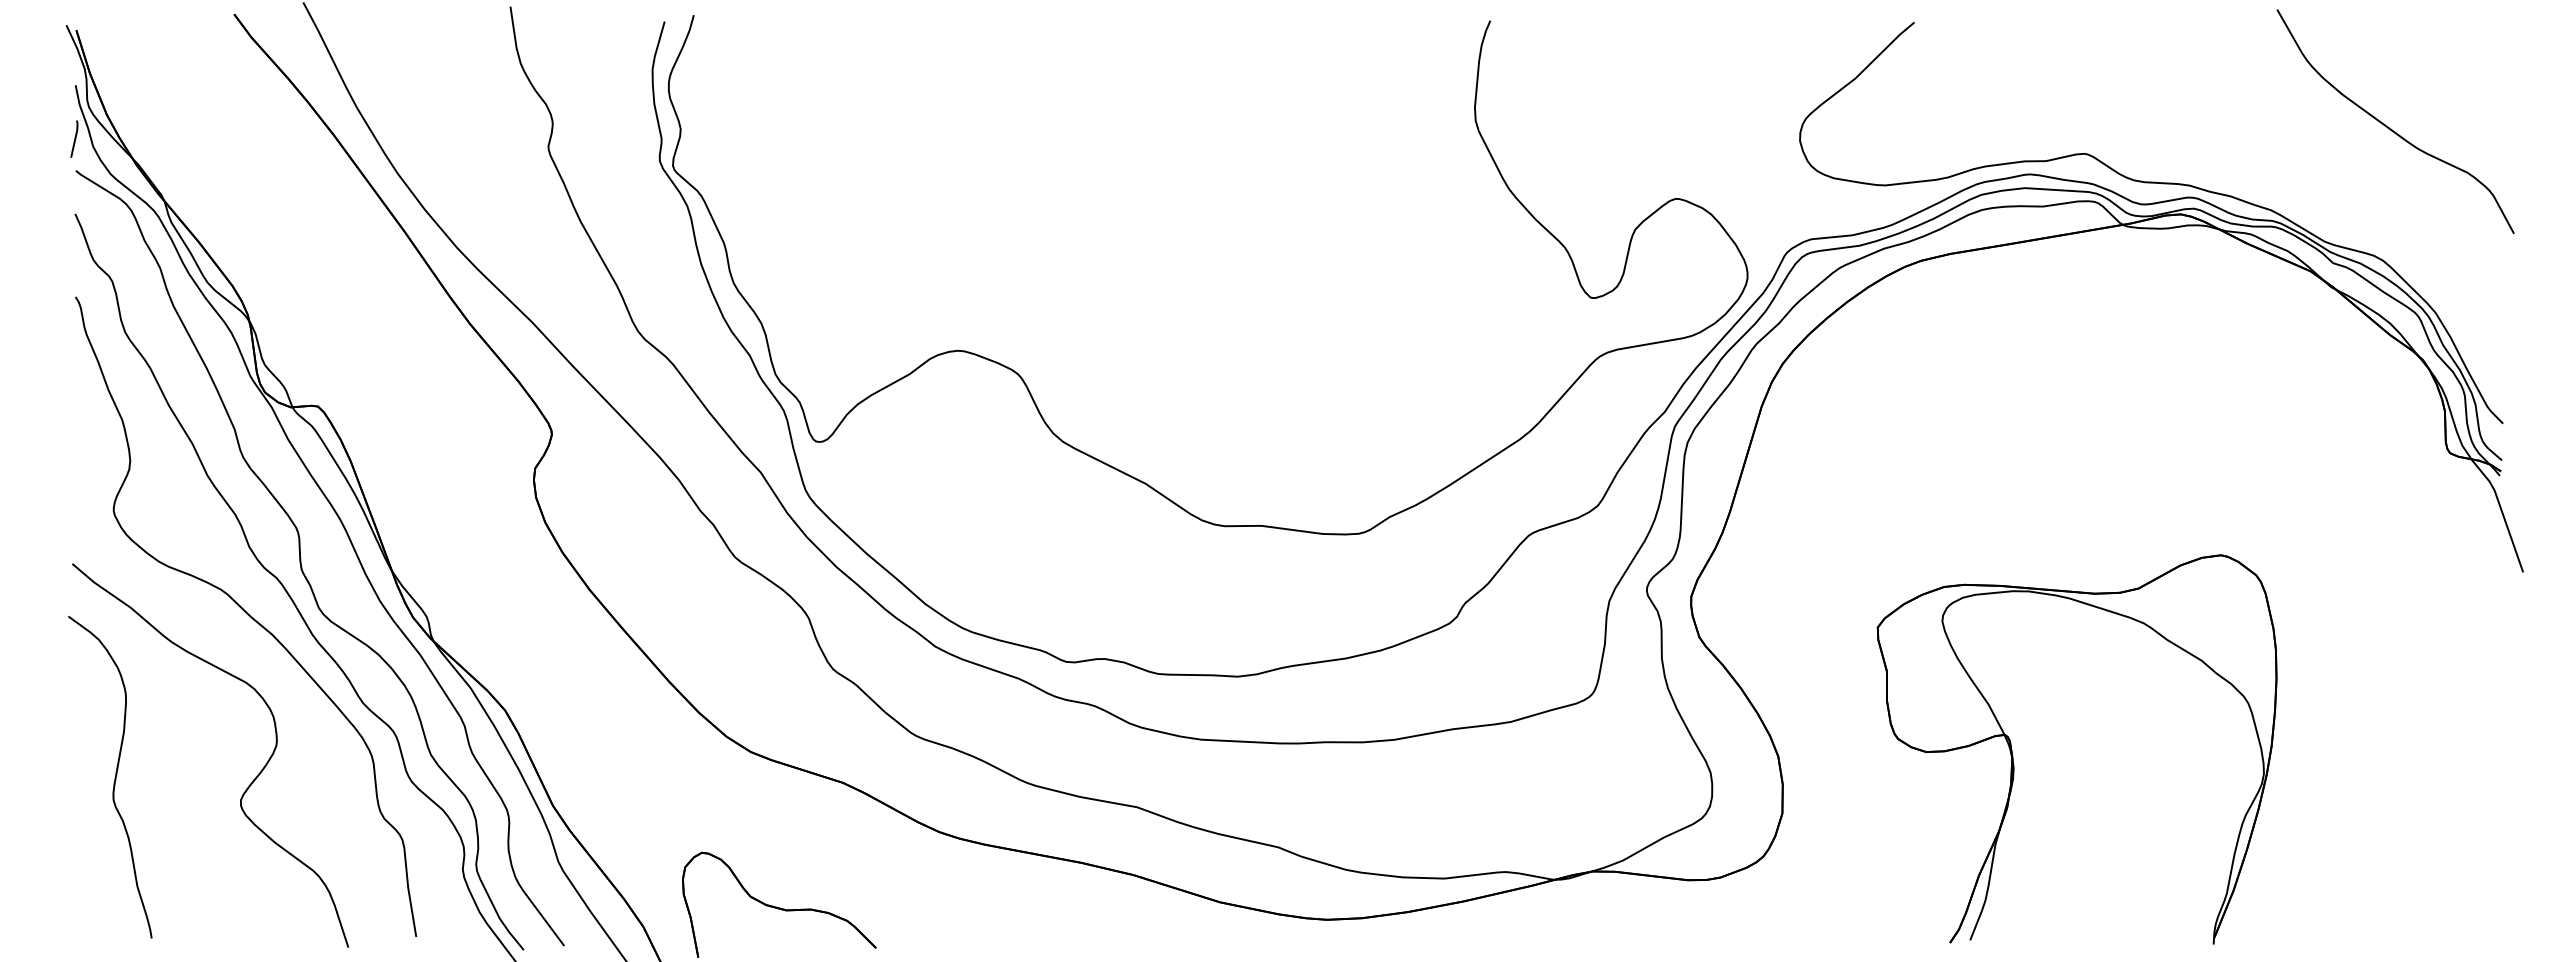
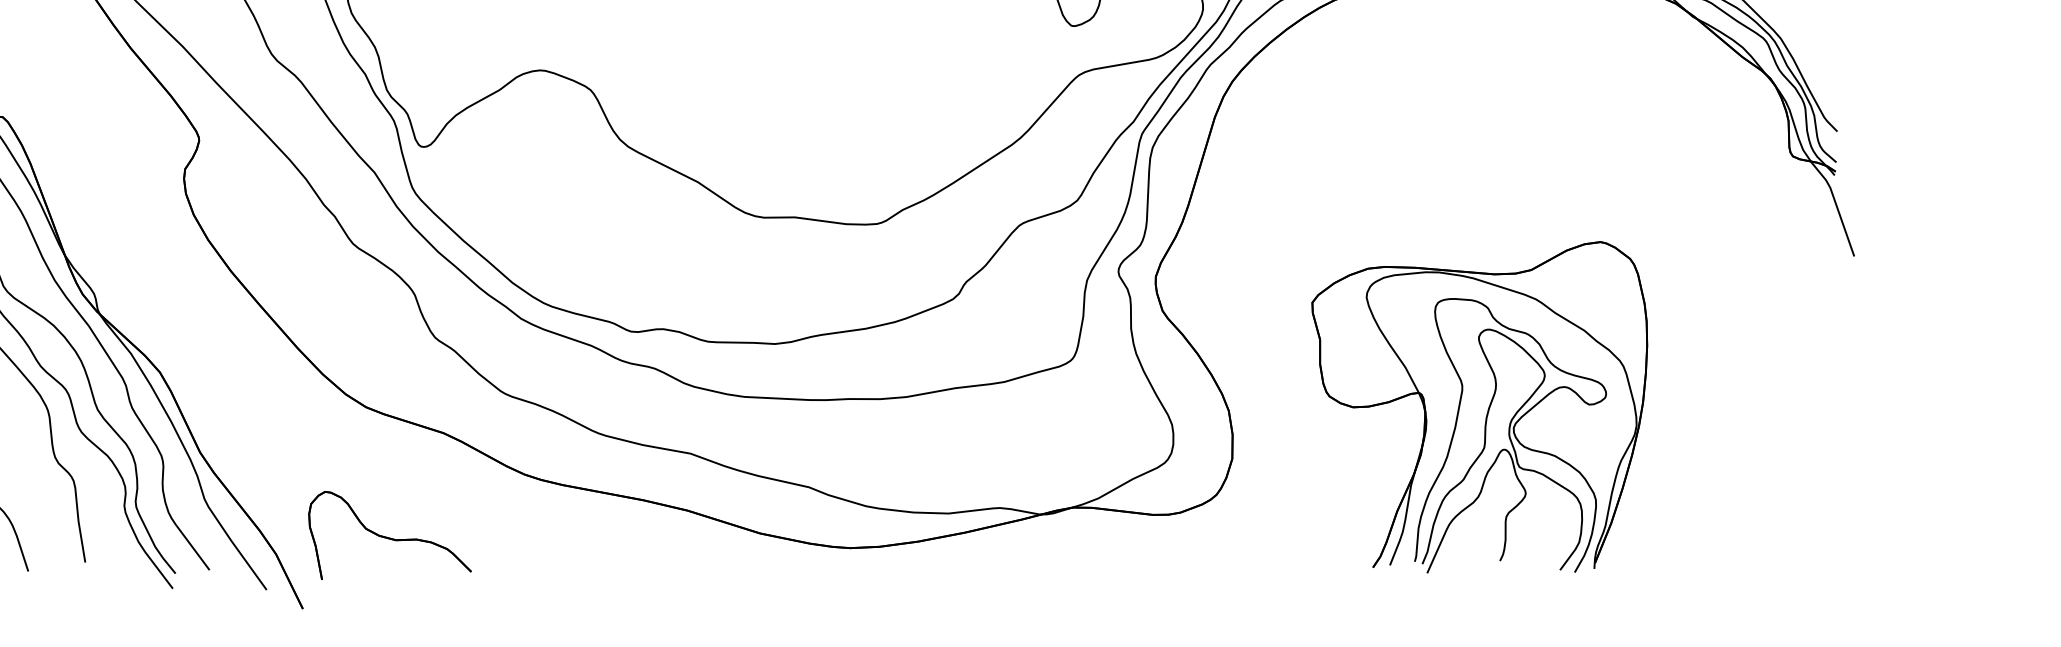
part: (2113, 785) -> (1510, 435), added

